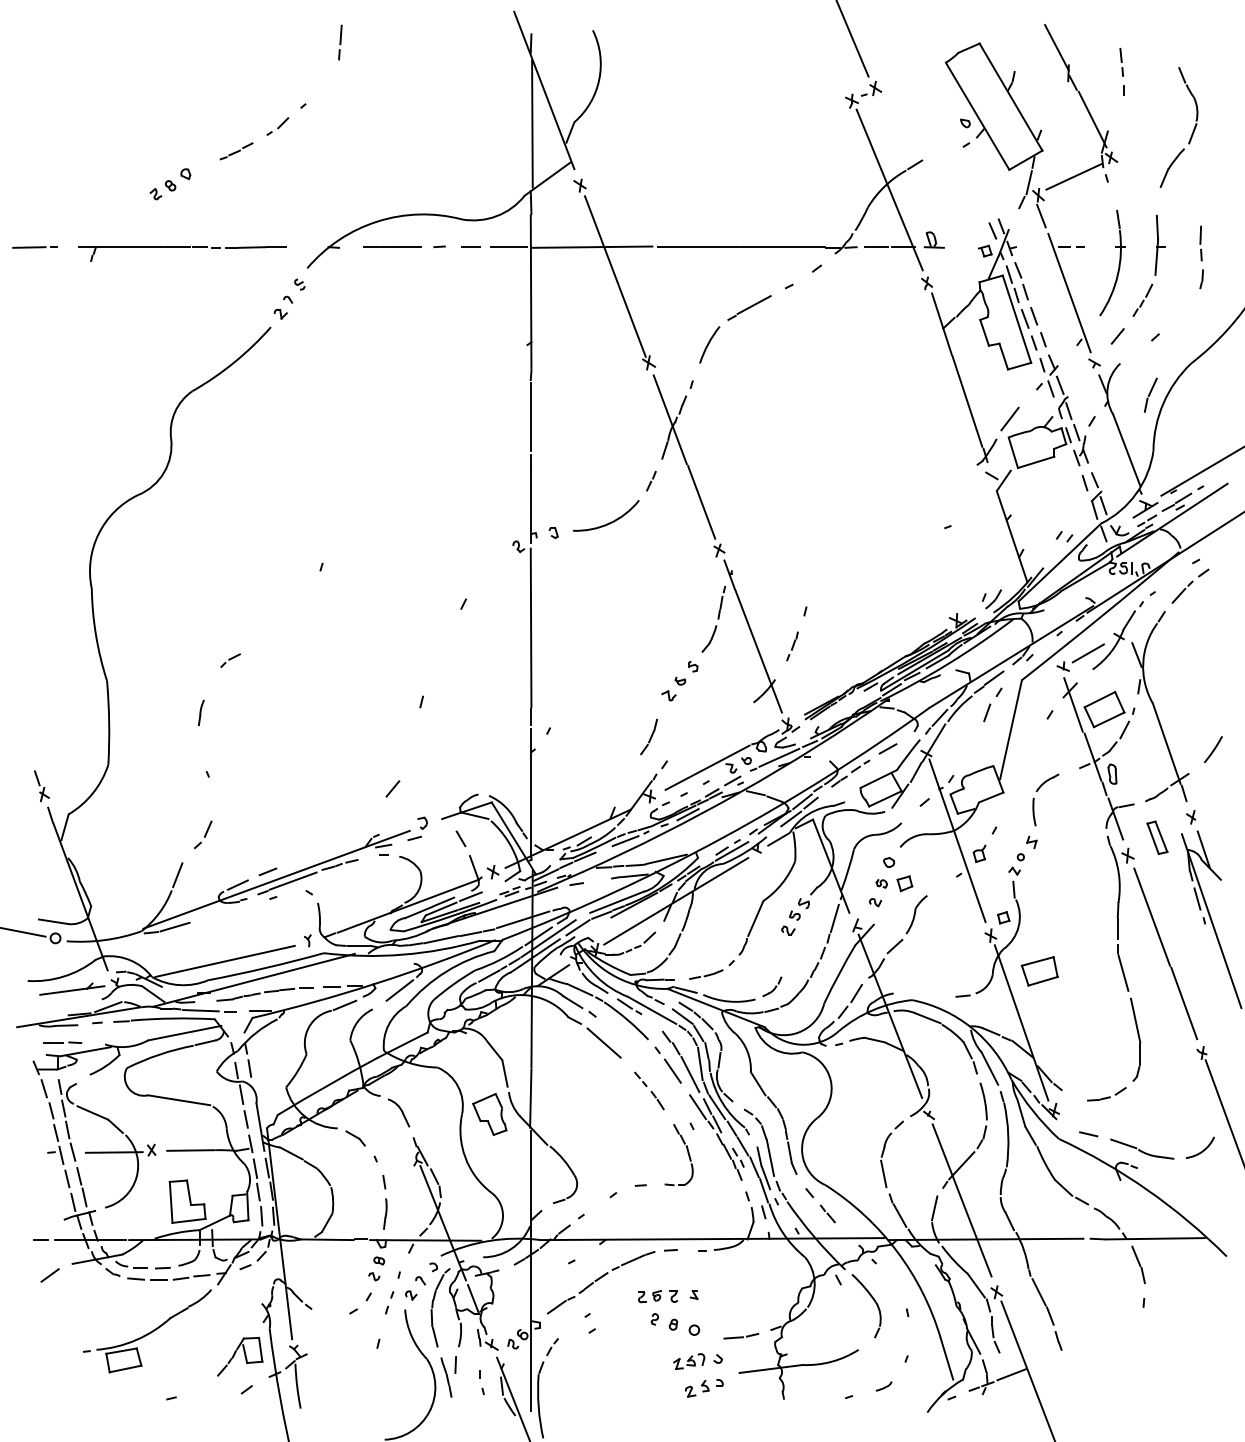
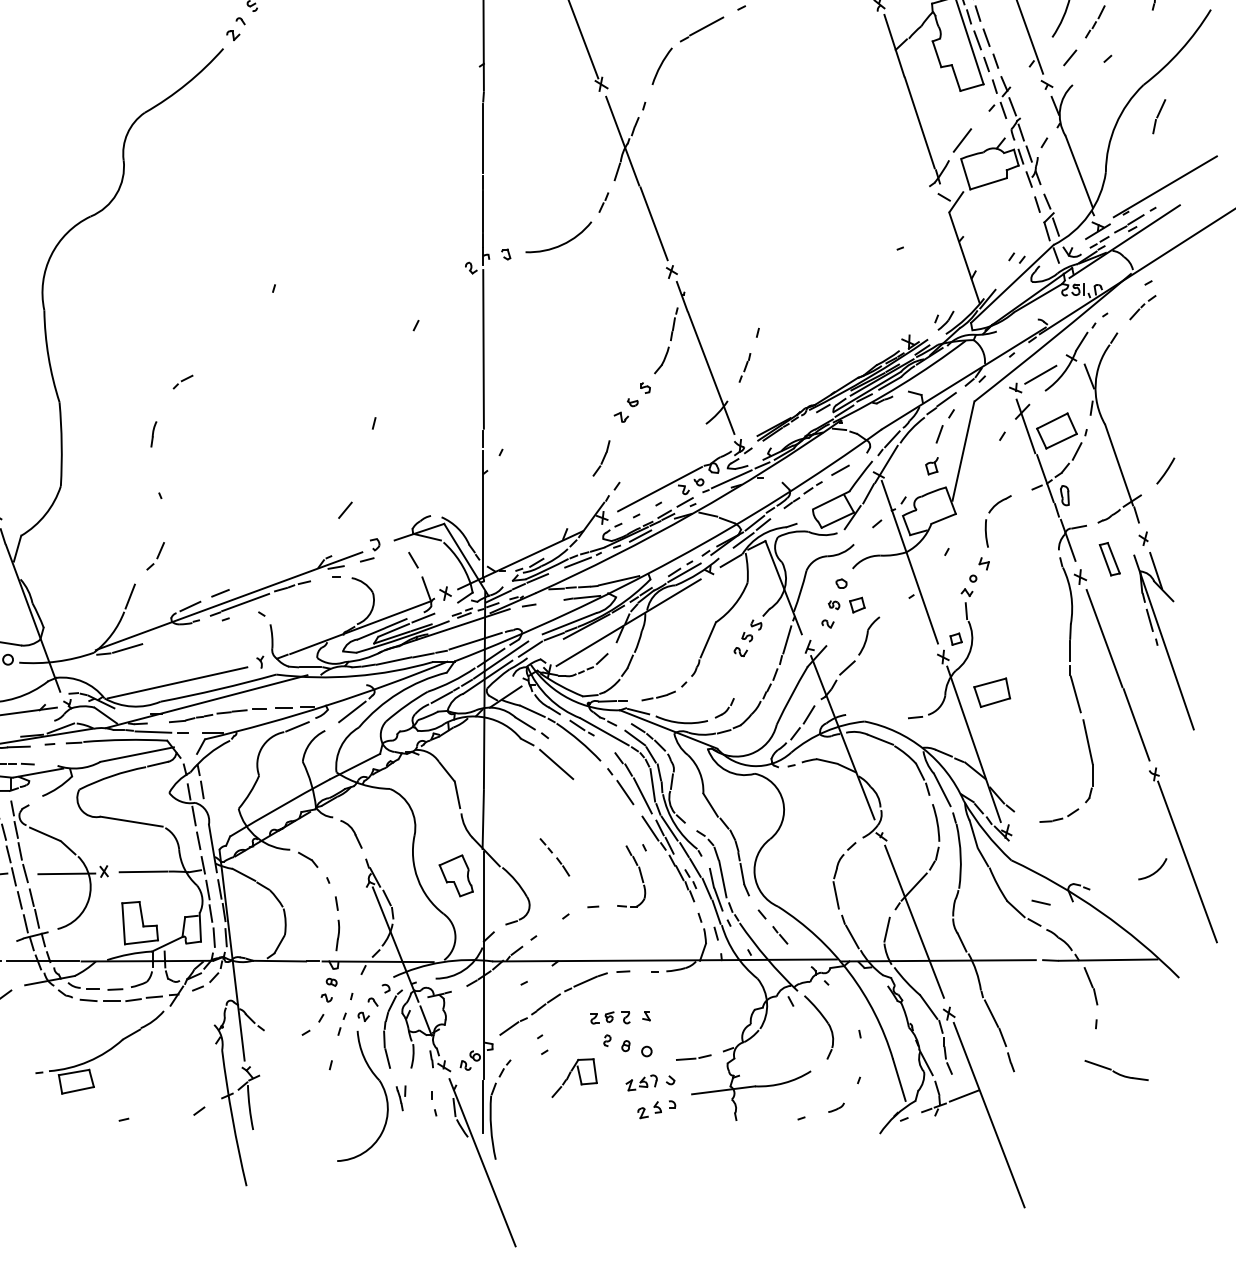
part: (1150, 394) -> (1158, 115), moved
part: (1190, 585) -> (1142, 306), size x0.7
part: (979, 853) -> (931, 465), moved
part: (649, 1090) -> (554, 856), moved
part: (489, 1114) -> (455, 875), moved
line: (1088, 1134) -> (1040, 902), moved
part: (1142, 1148) -> (1116, 1069), moved
part: (240, 1356) -> (574, 1077), moved
part: (448, 1376) -> (400, 1097), size x0.6

